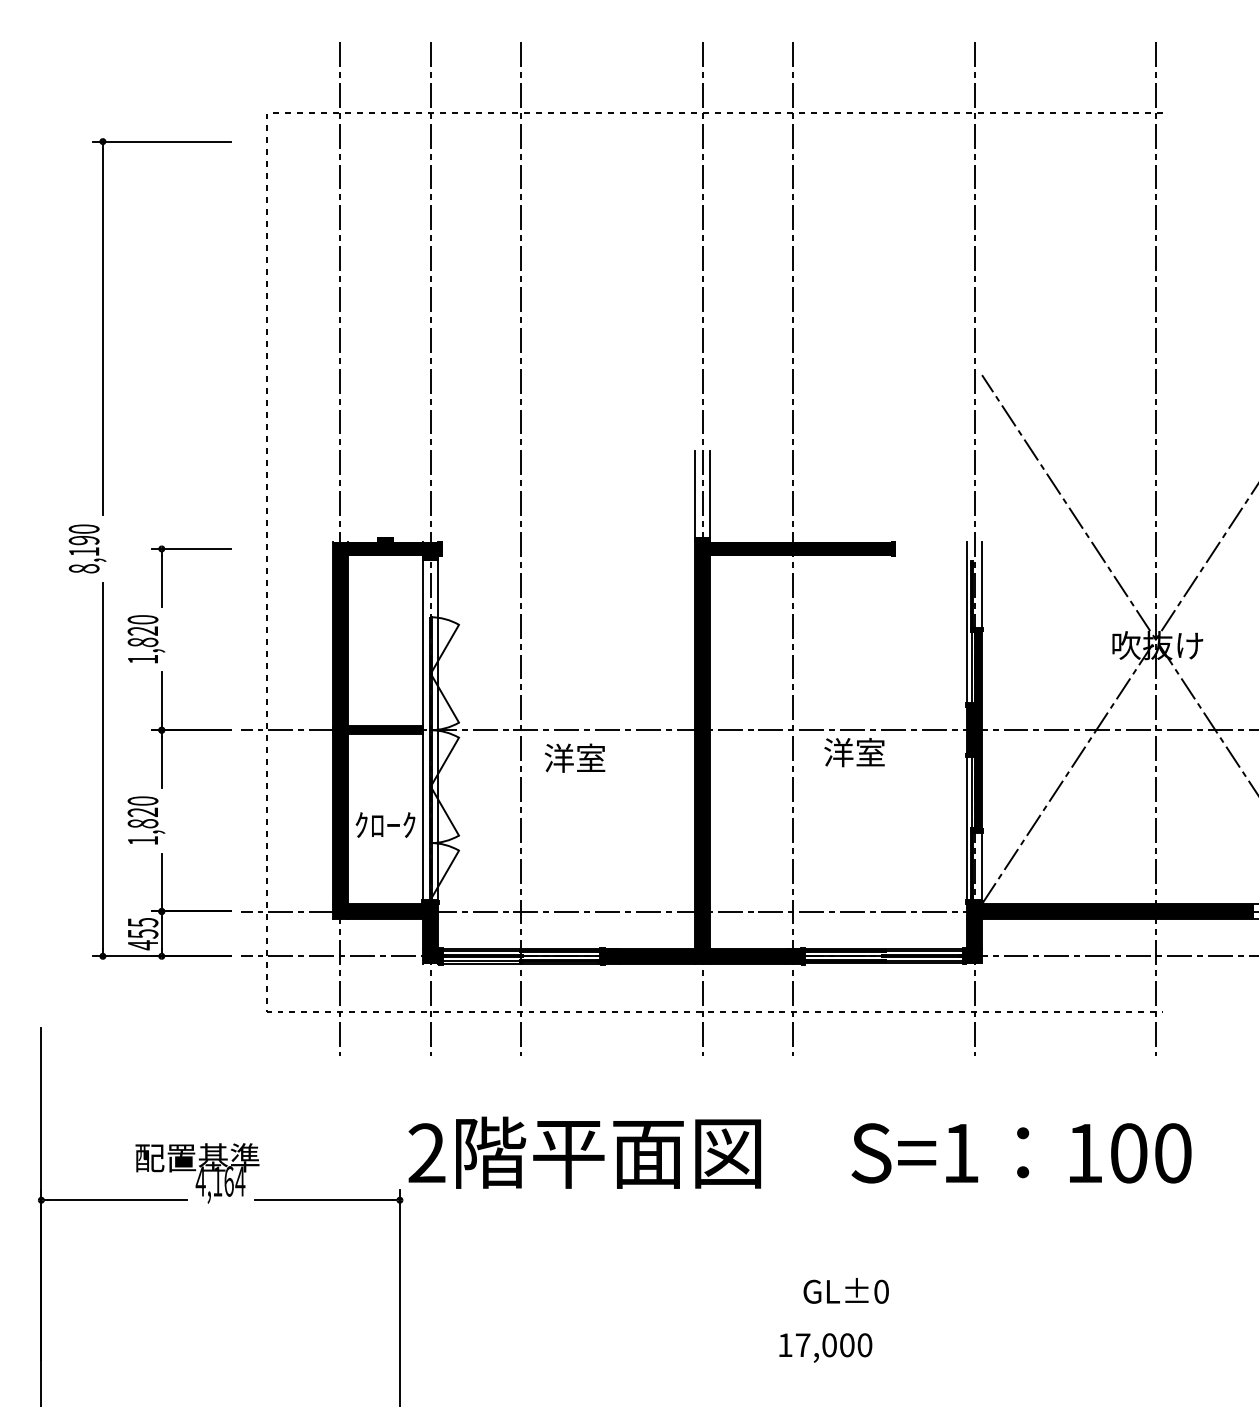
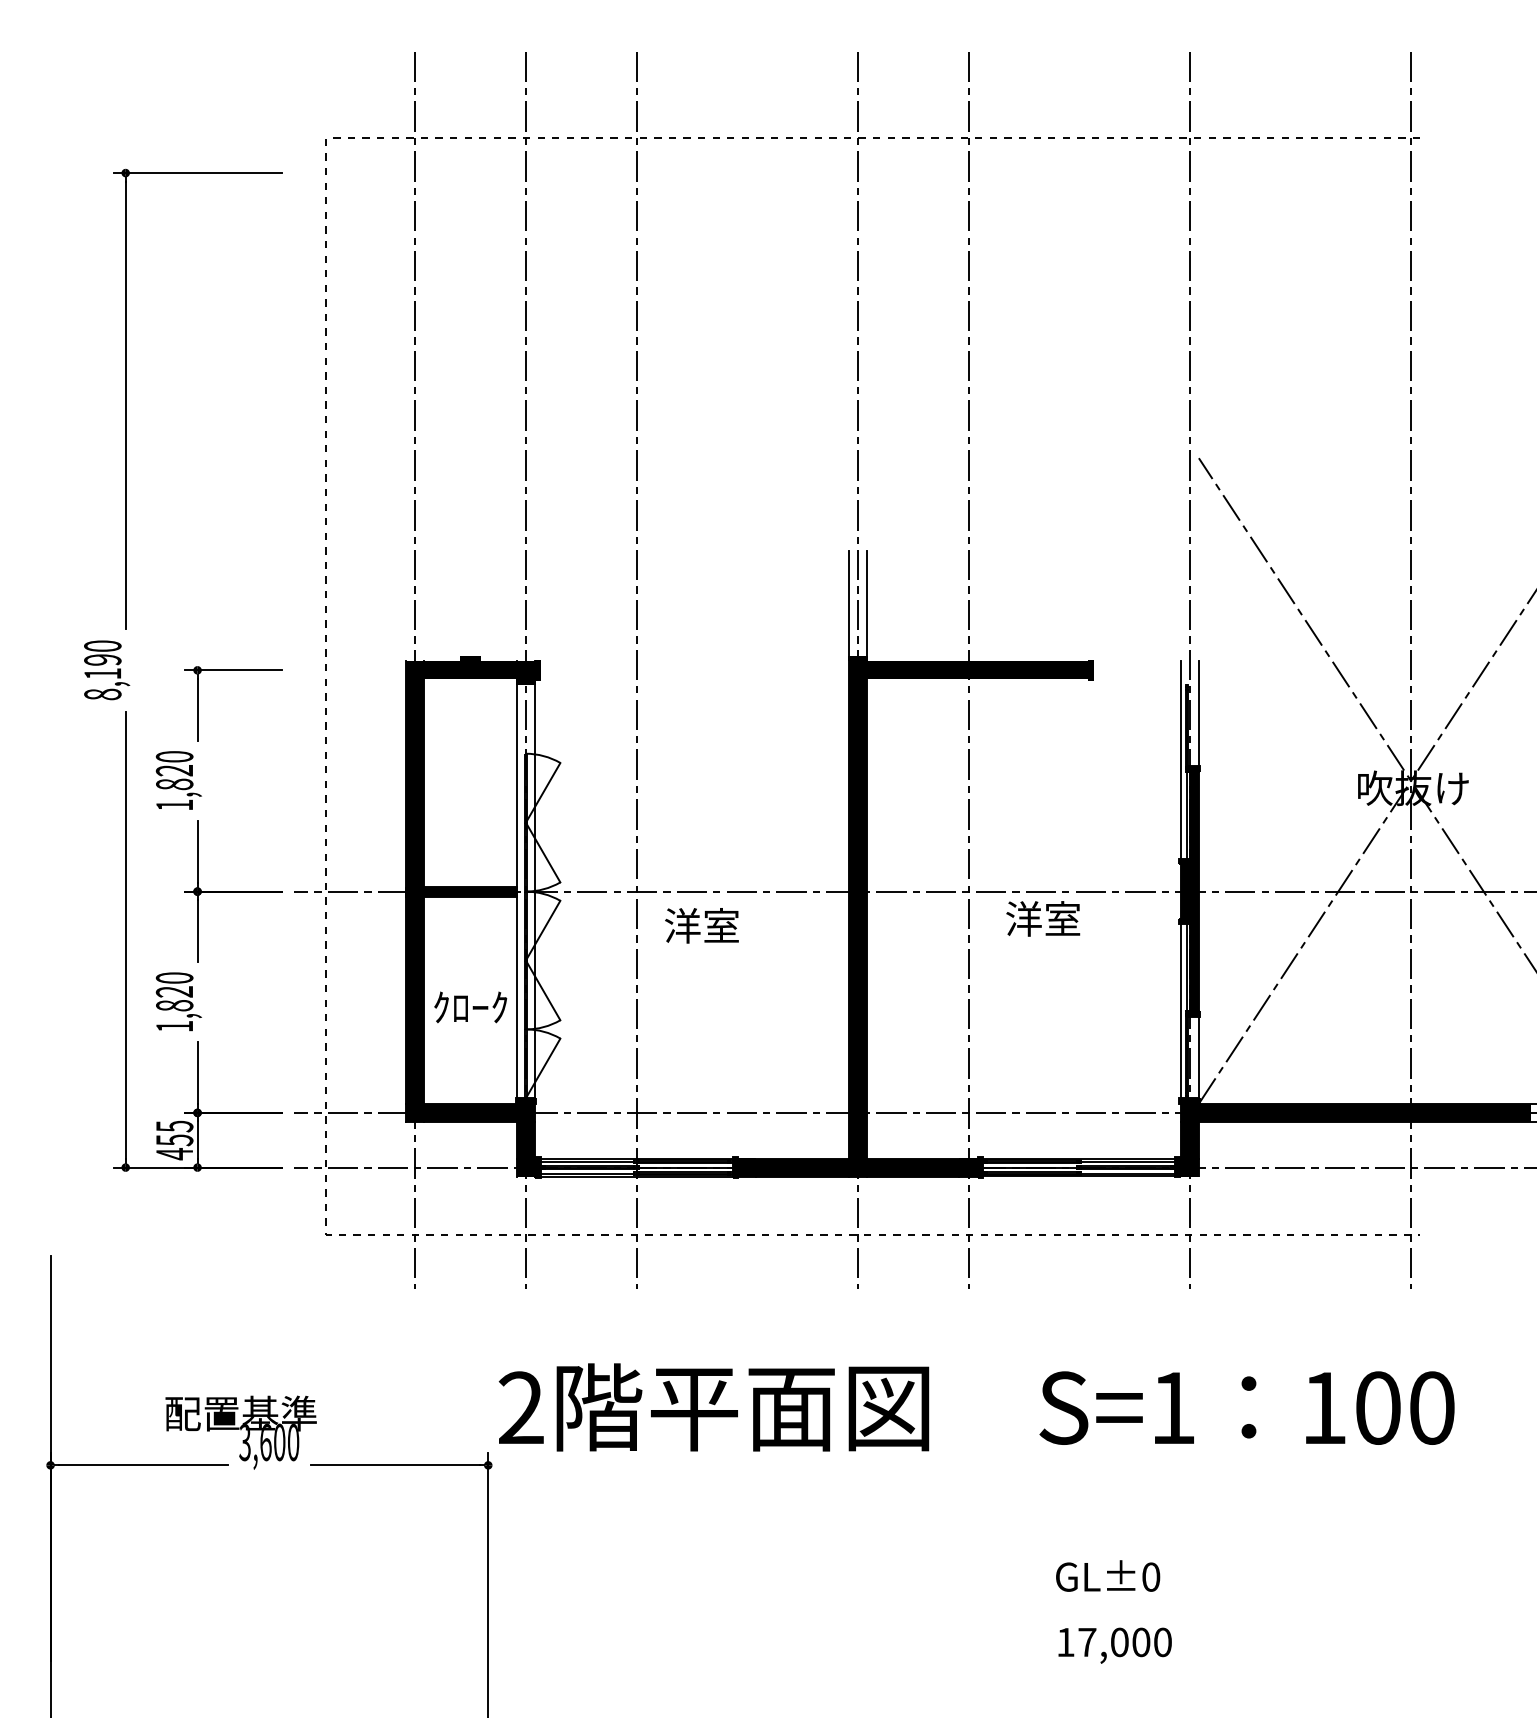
text: (219, 1181) -> (268, 1442), 4,164 -> 3,600
text: (846, 1290) -> (1108, 1575), moved
text: (825, 1347) -> (1114, 1645), moved

